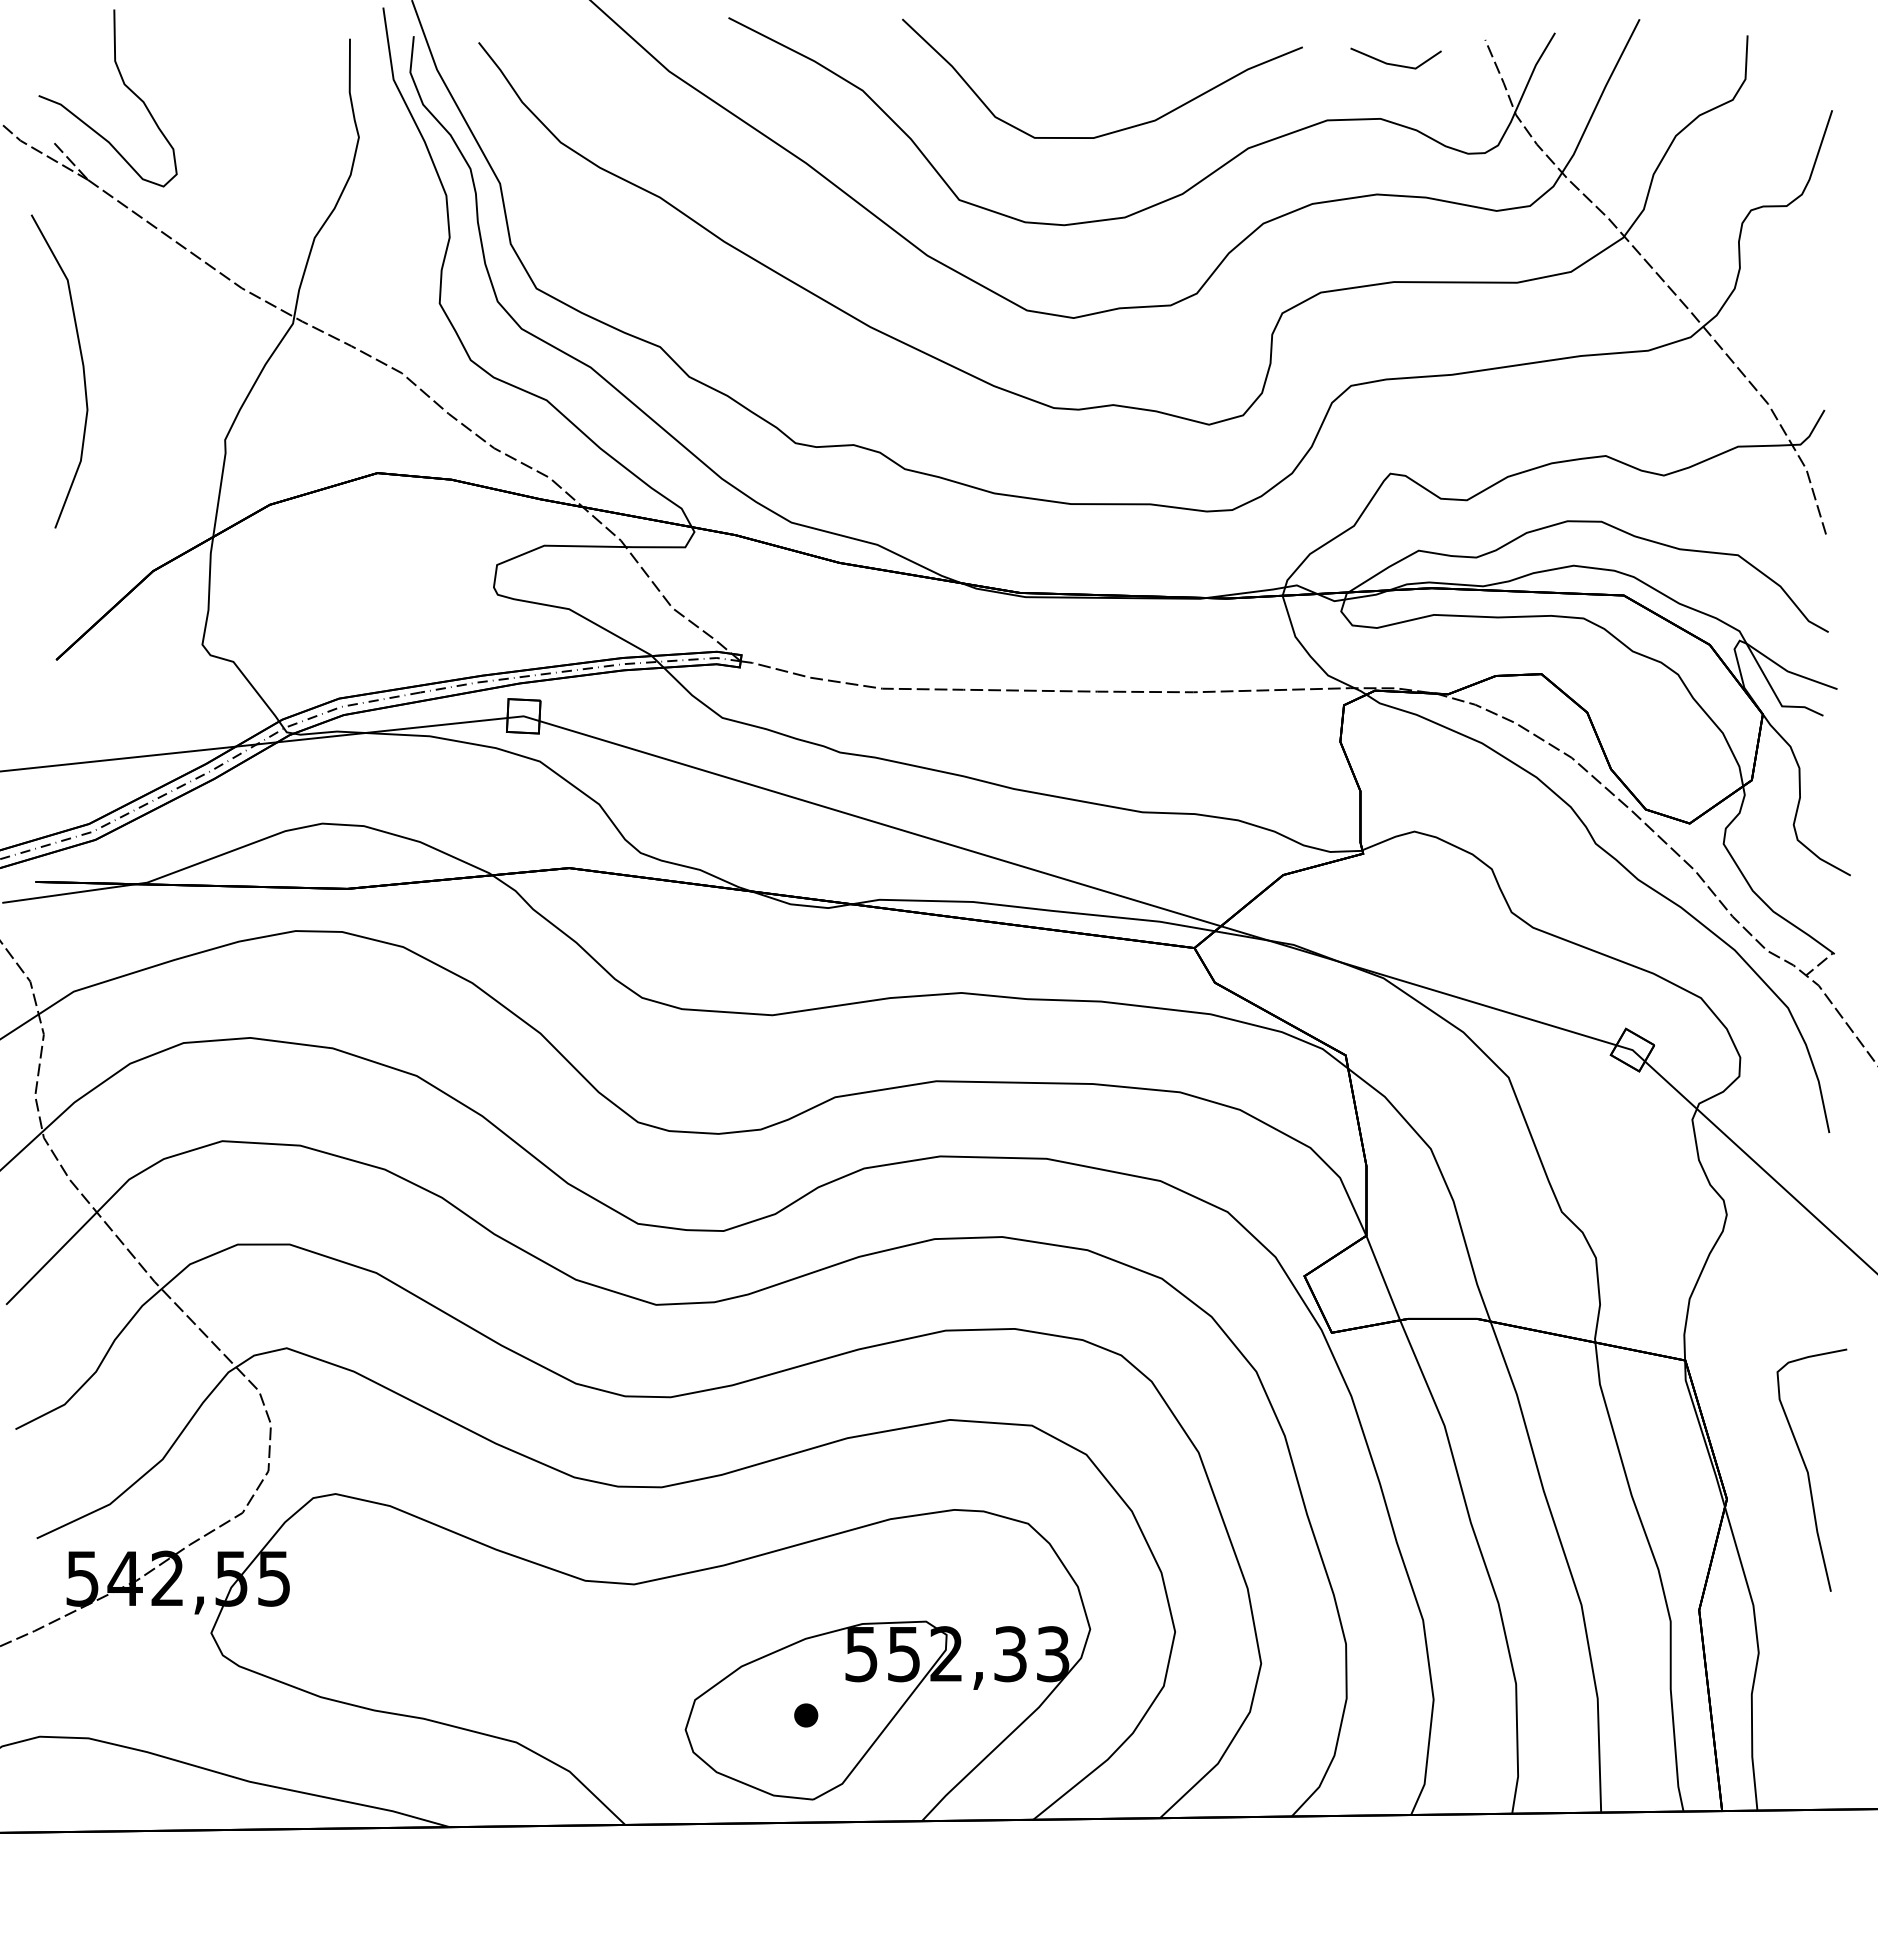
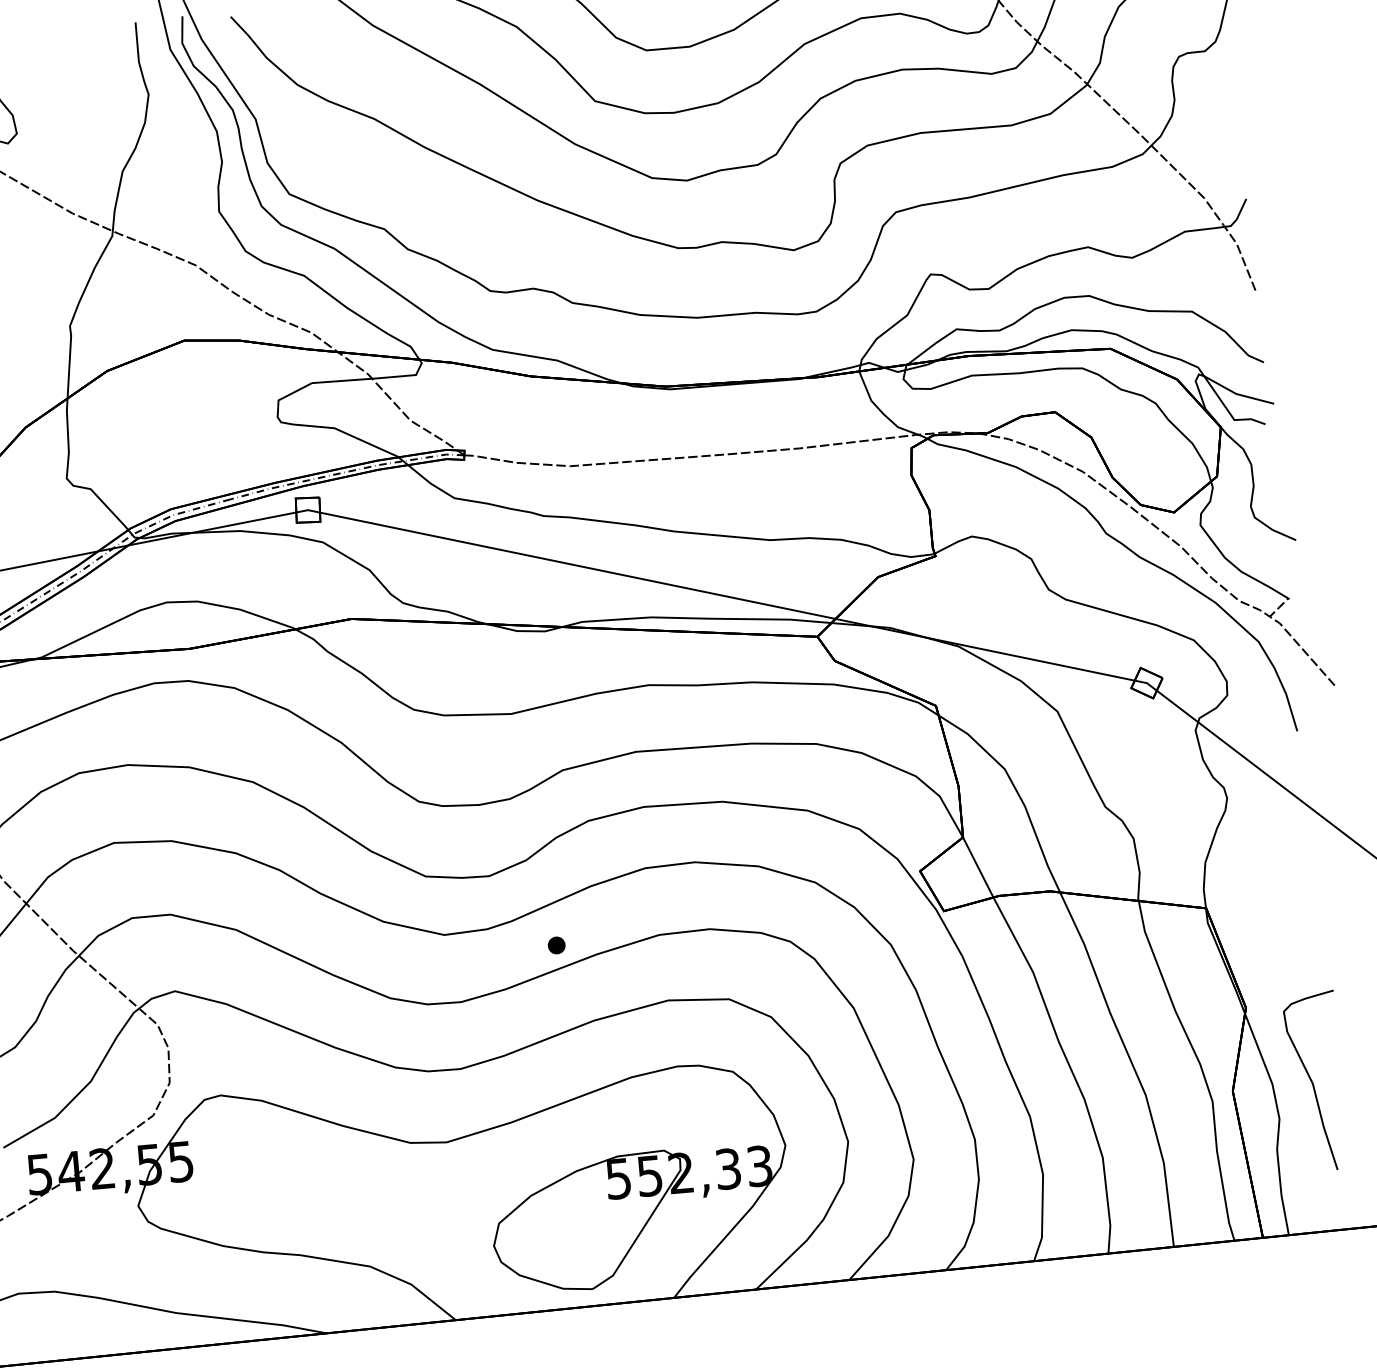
curve: (1808, 1470) -> (1313, 1082), moved
part: (806, 1715) -> (556, 945), moved

